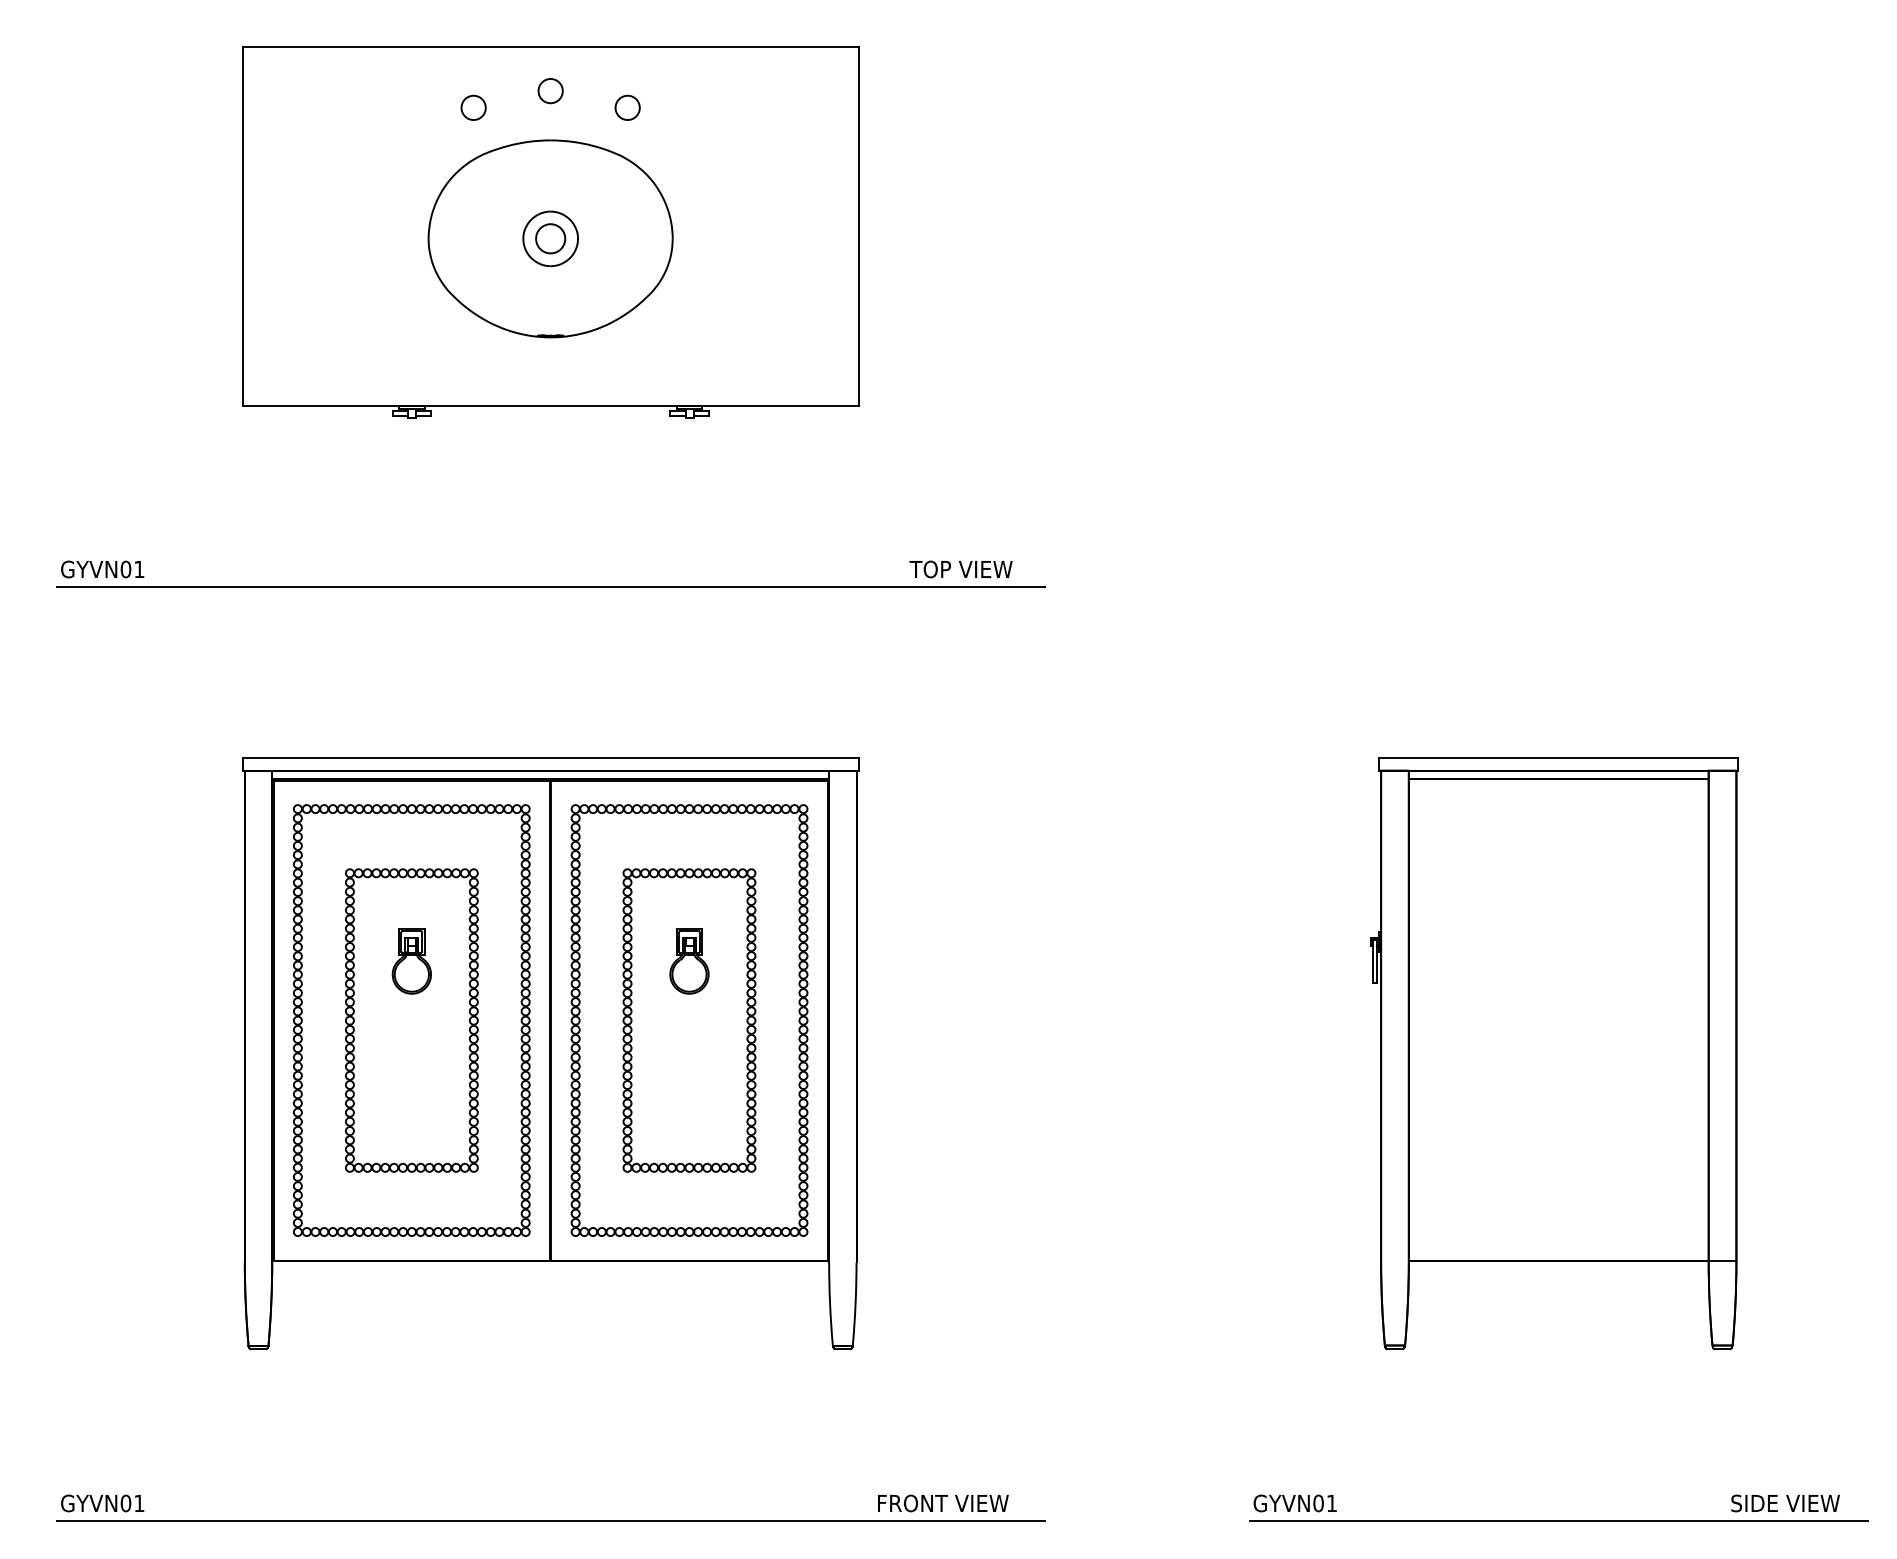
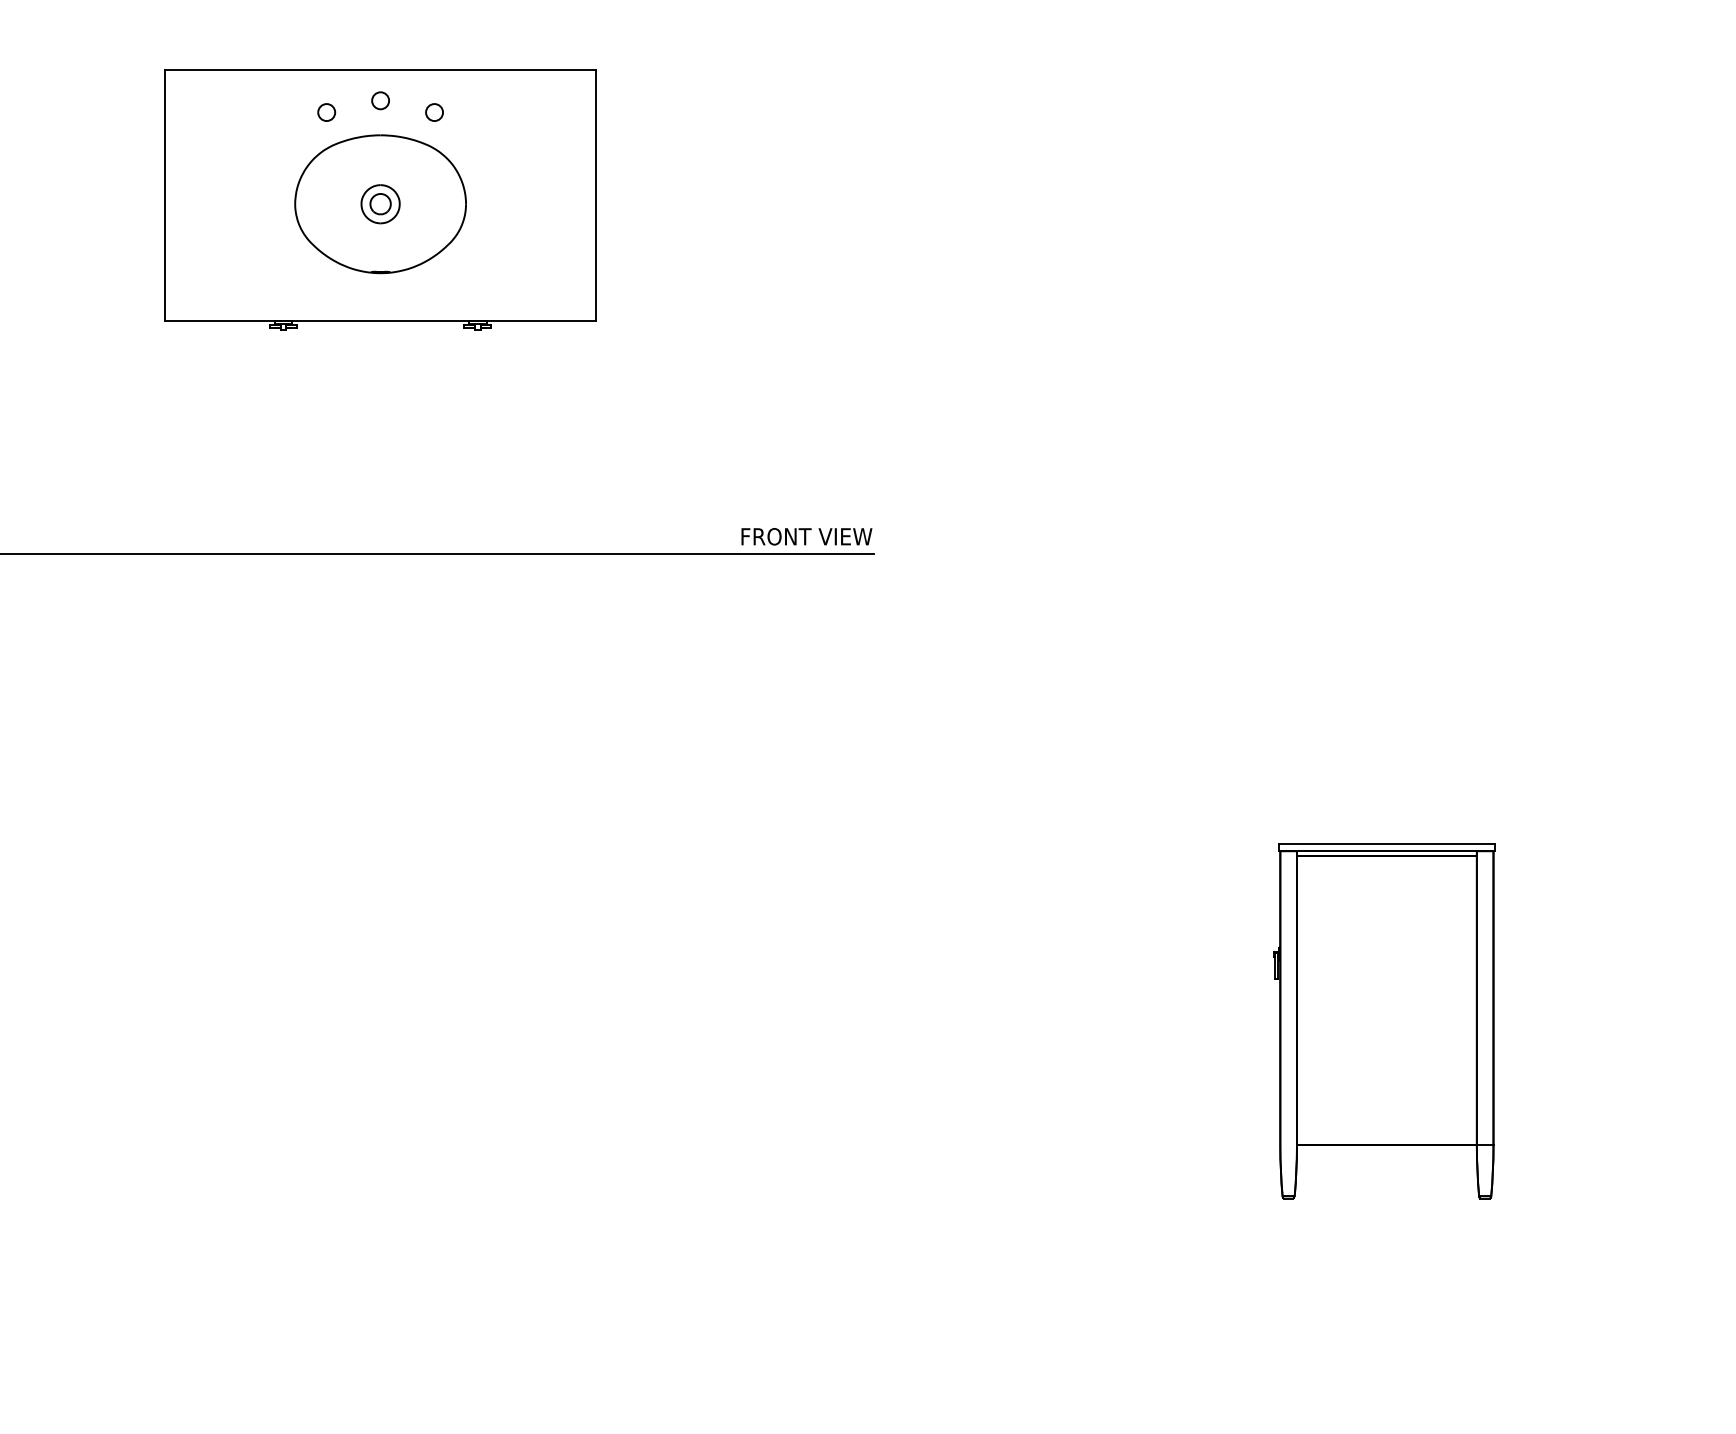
part: (550, 232) -> (380, 199), size x0.7
text: (975, 569) -> (805, 536), TOP VIEW -> FRONT VIEW
part: (550, 1053) -> (380, 1020), removed
part: (1554, 1053) -> (1384, 1020), size x0.6

